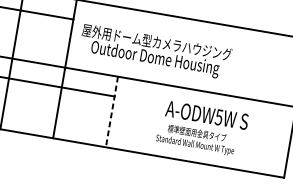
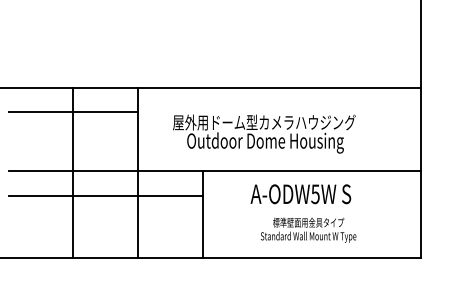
text: (155, 51) -> (264, 133), moved
line: (111, 112) -> (202, 215), dashed -> solid
text: (206, 115) -> (300, 194), moved

